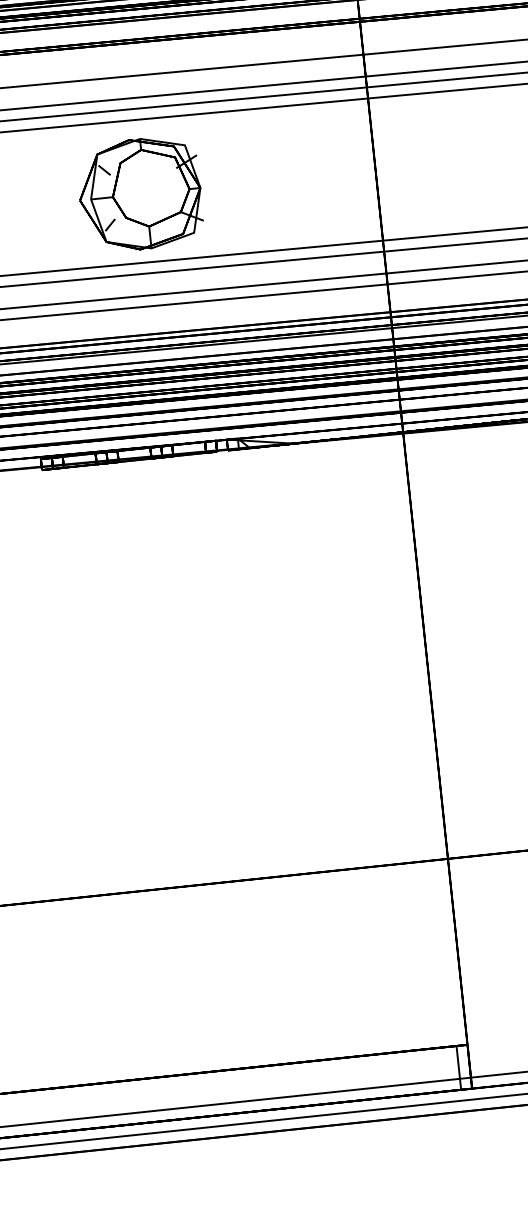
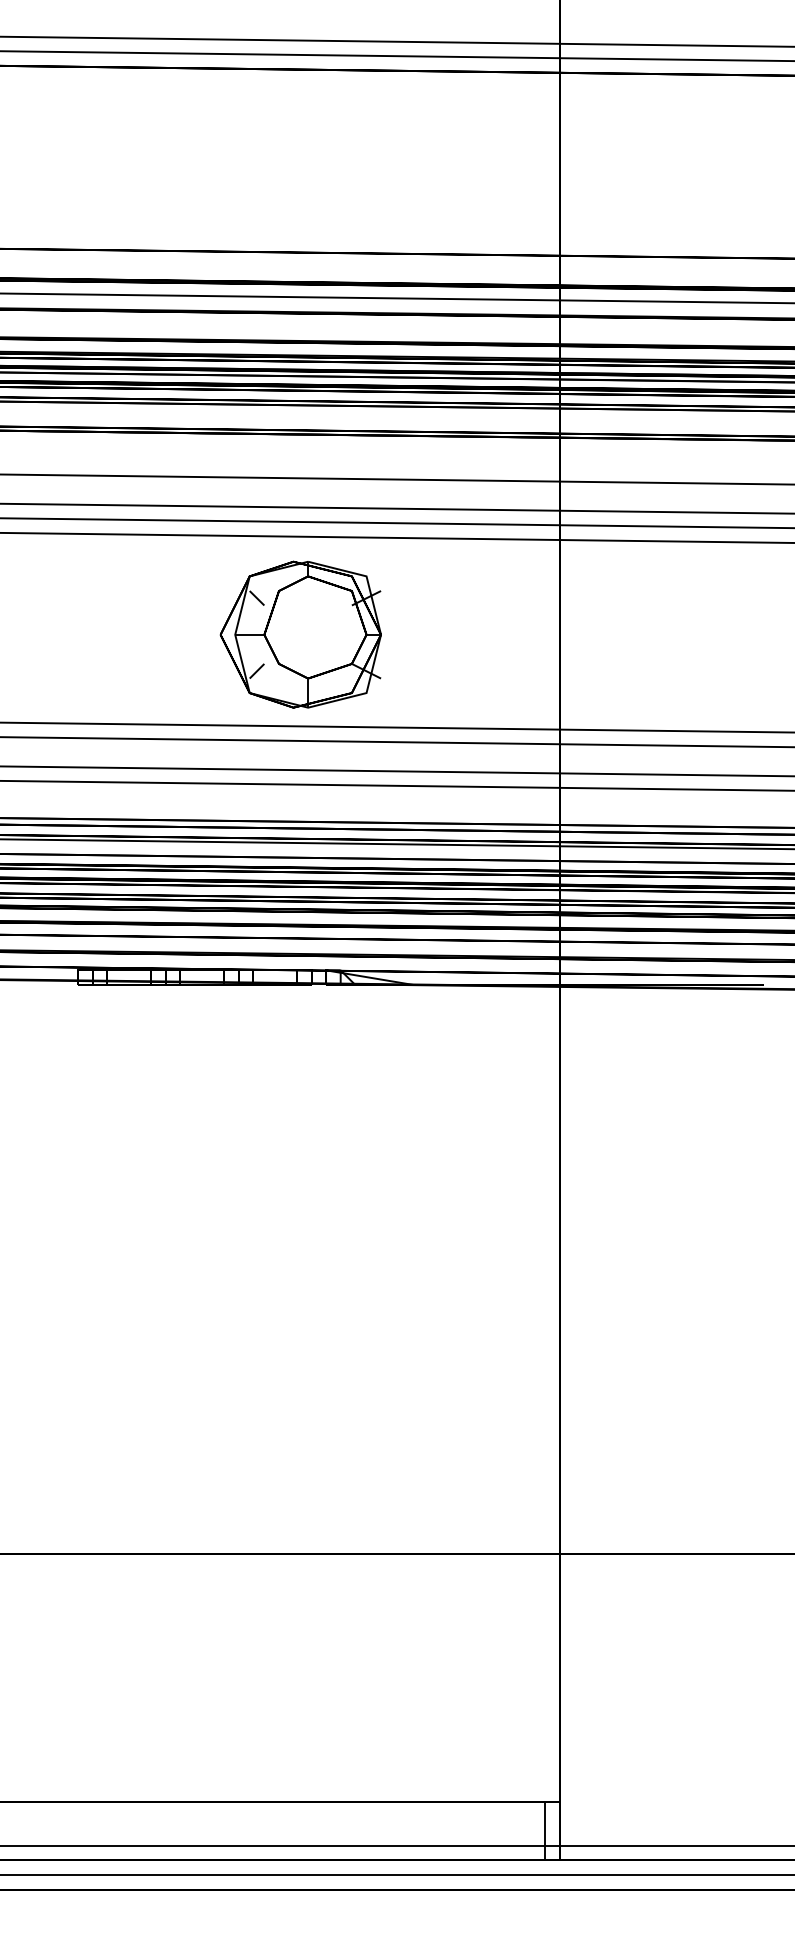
part: (140, 194) -> (300, 634), moved

